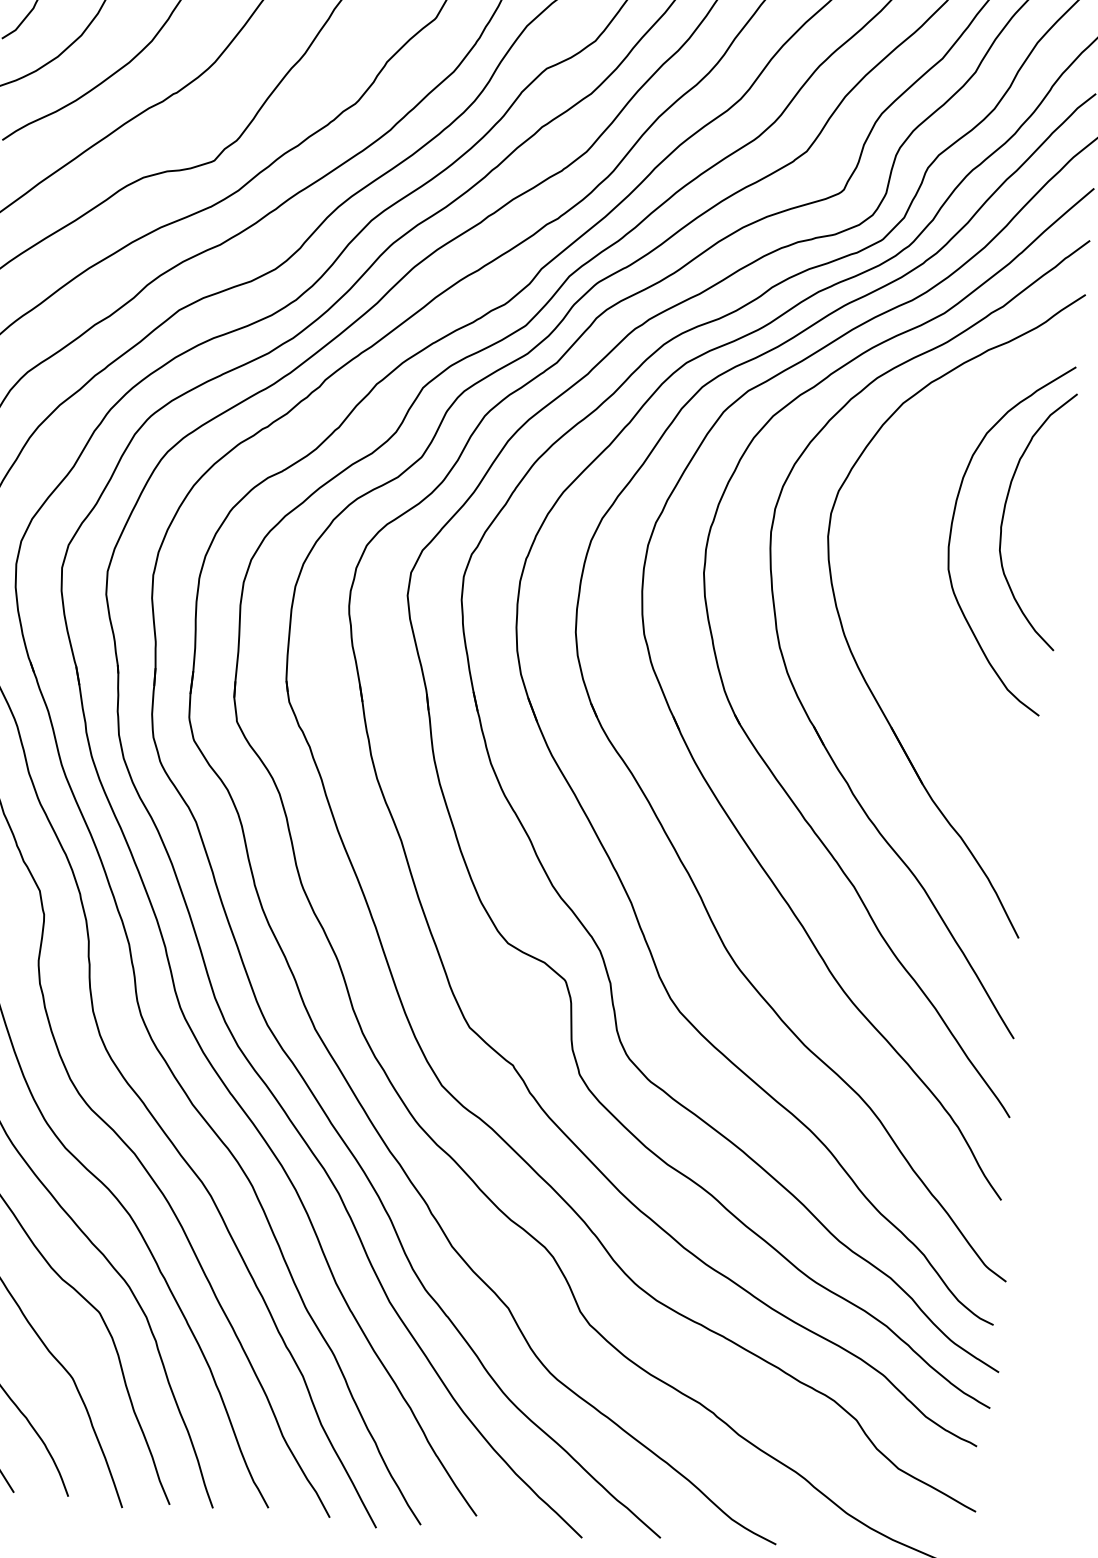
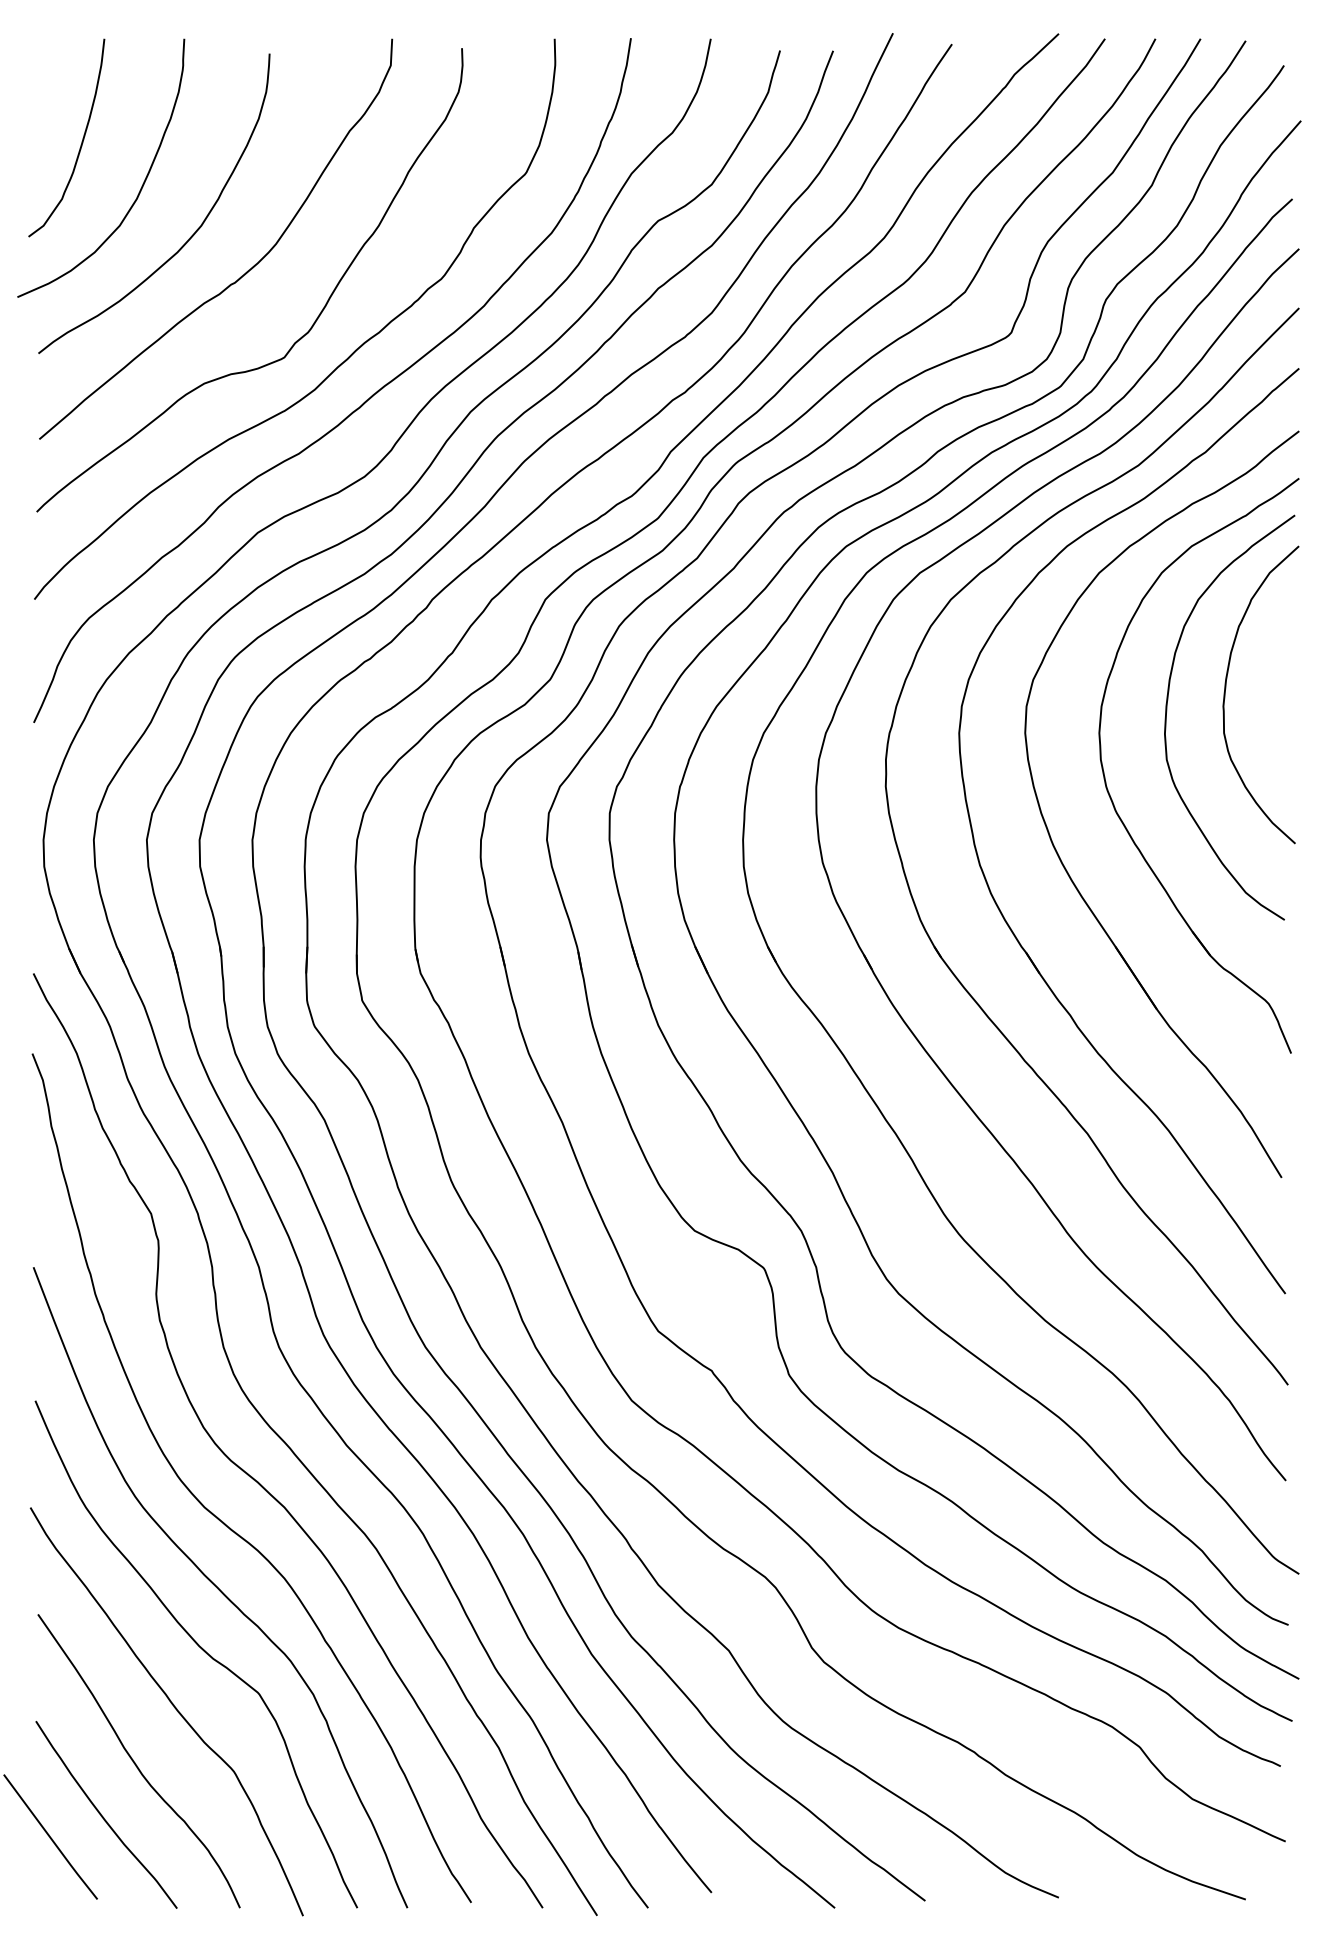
part: (899, 601) -> (1113, 801), added

